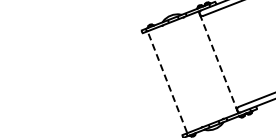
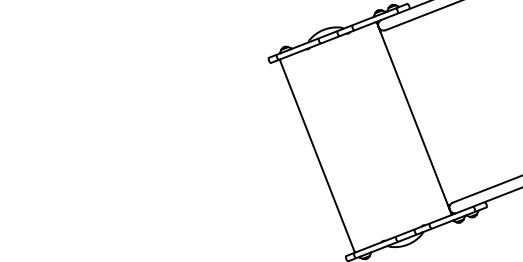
line: (218, 62) -> (414, 118), dashed -> solid
line: (167, 82) -> (317, 156), dashed -> solid

